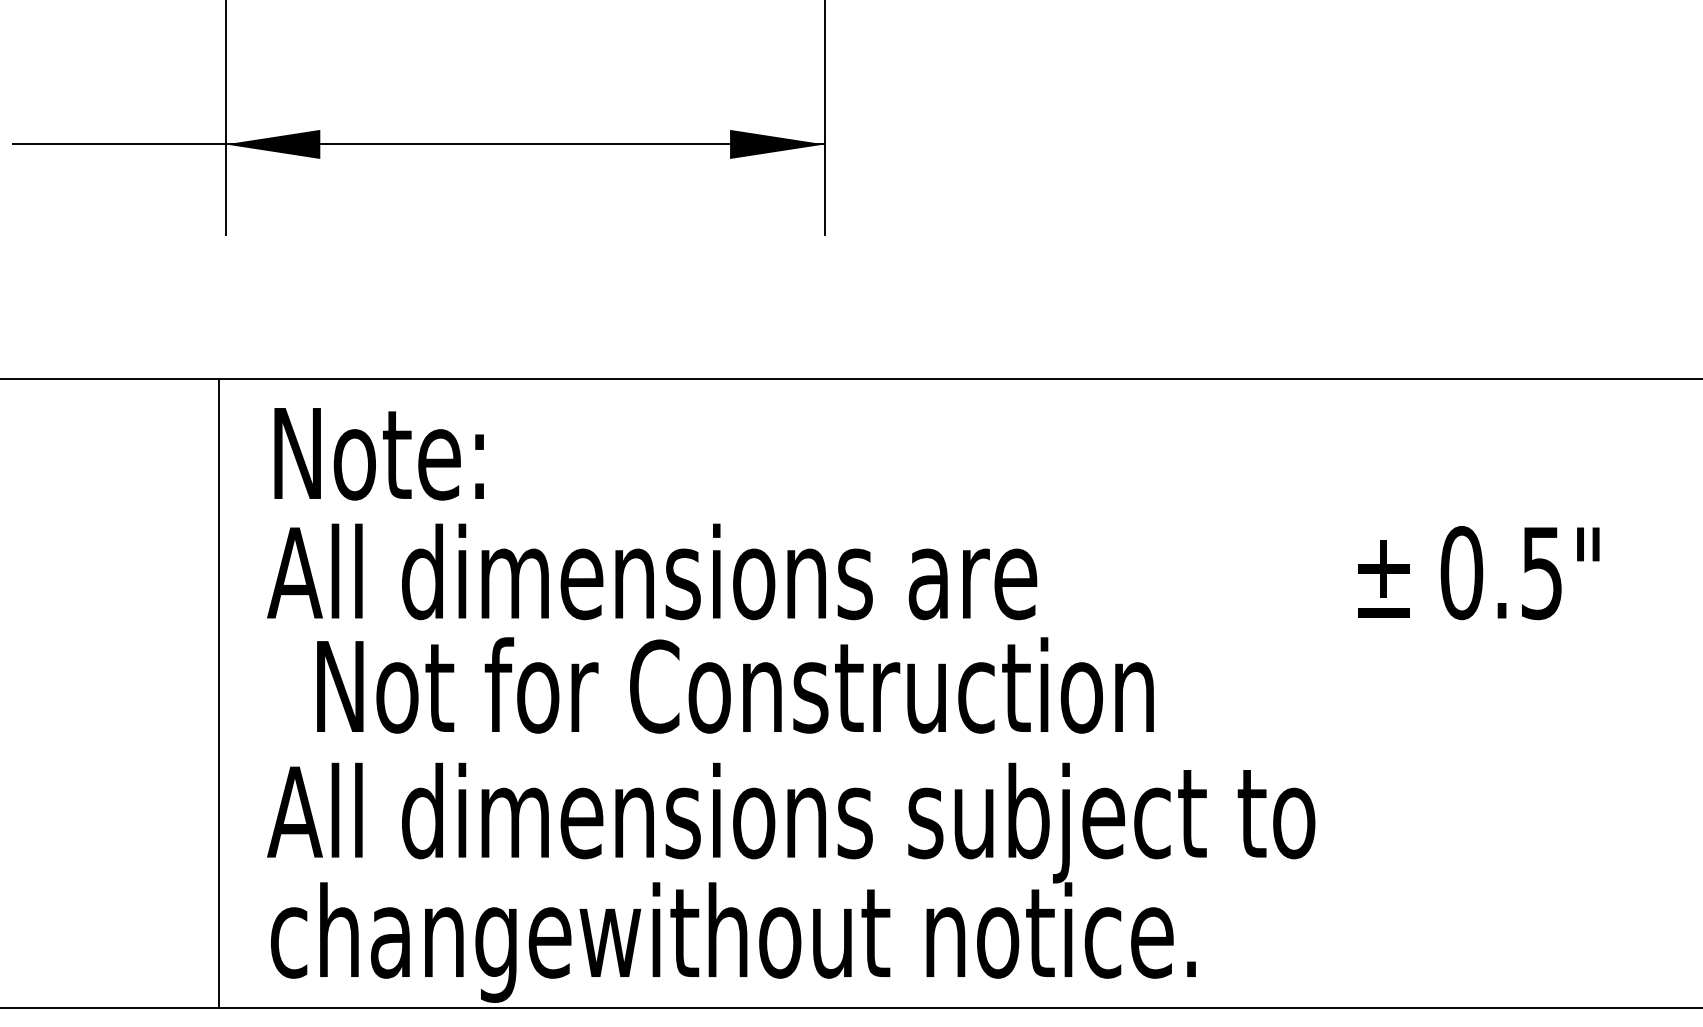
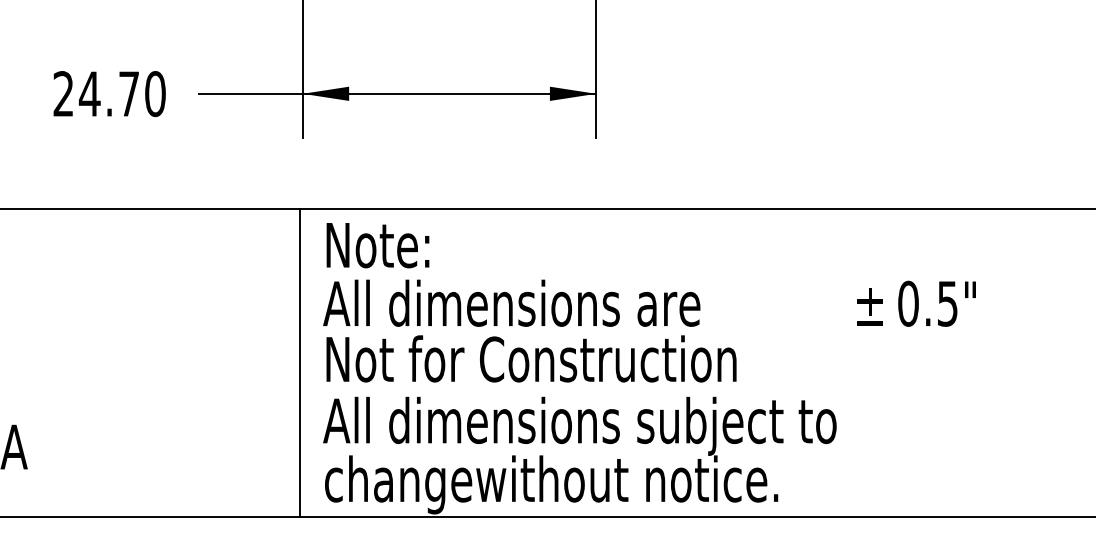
text: (735, 684) -> (531, 358), moved

